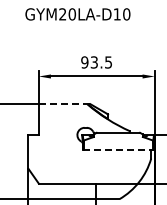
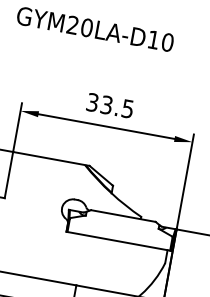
text: (84, 62) -> (92, 102), 93.5 -> 33.5
line: (64, 104) -> (51, 159), dashed -> solid
line: (118, 149) -> (119, 240), dashed -> solid

